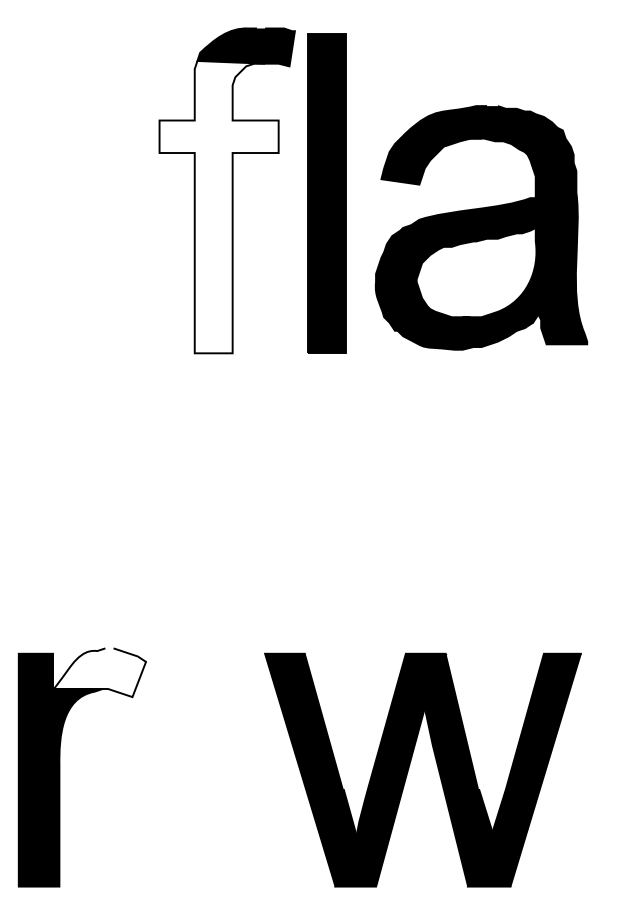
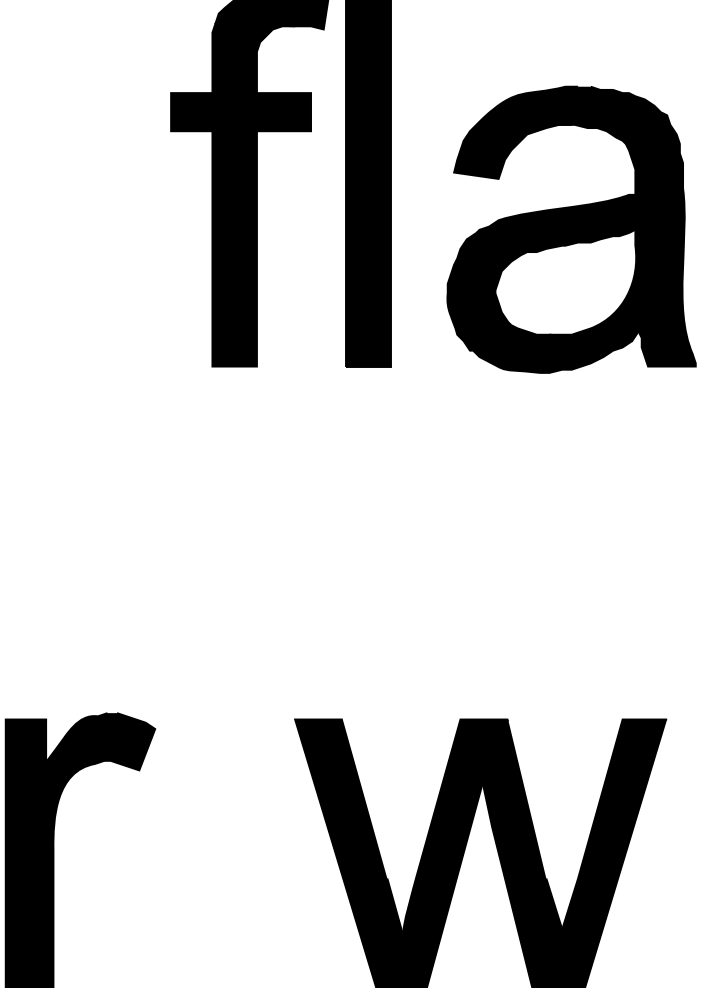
fill: (218, 206) -> (240, 194), added
part: (481, 227) -> (571, 229), moved
fill: (99, 672) -> (100, 741), added

